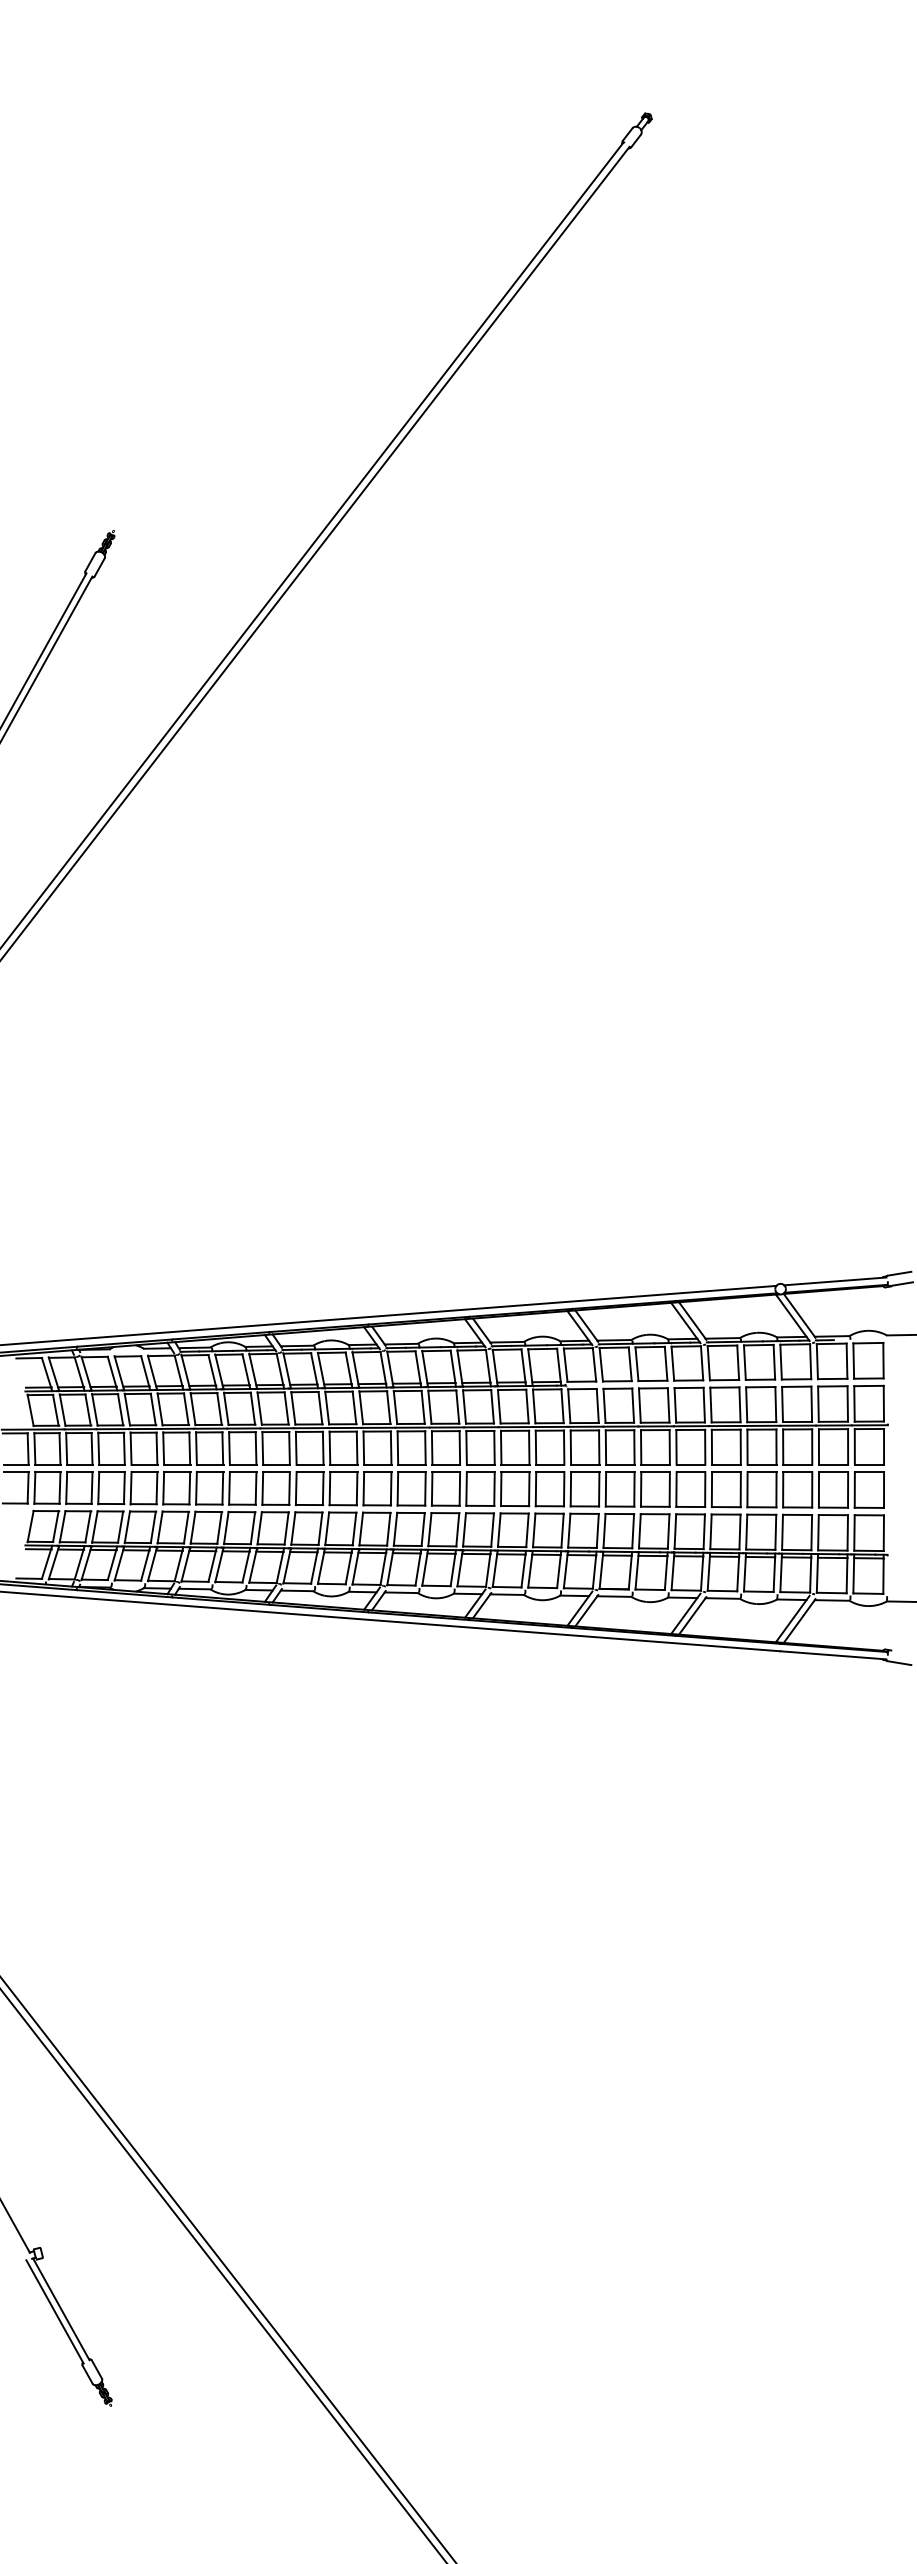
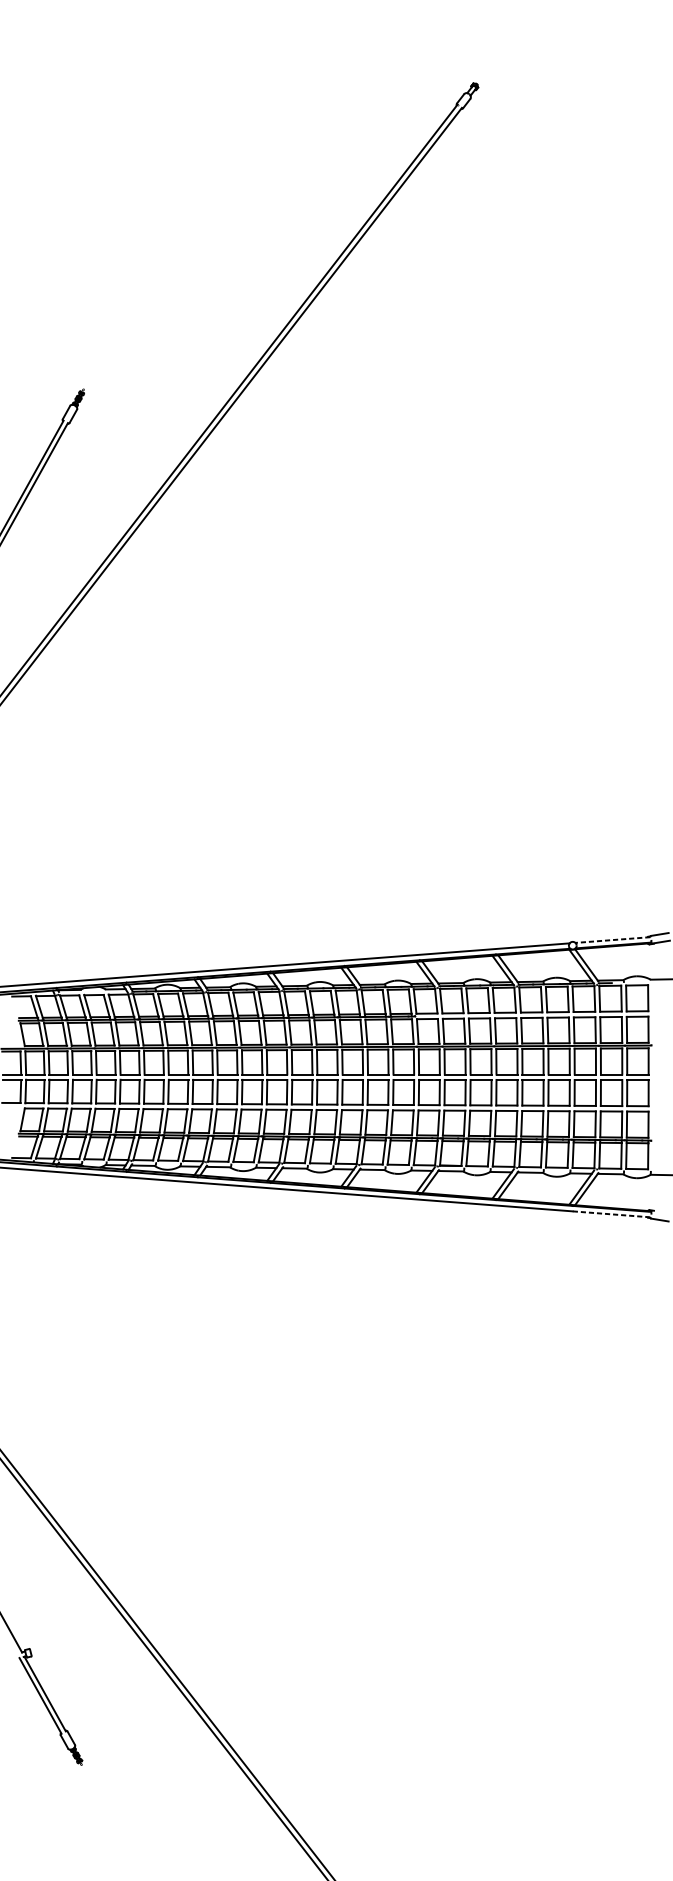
line: (834, 1281) -> (612, 940), solid -> dashed
line: (832, 1655) -> (610, 1214), solid -> dashed

